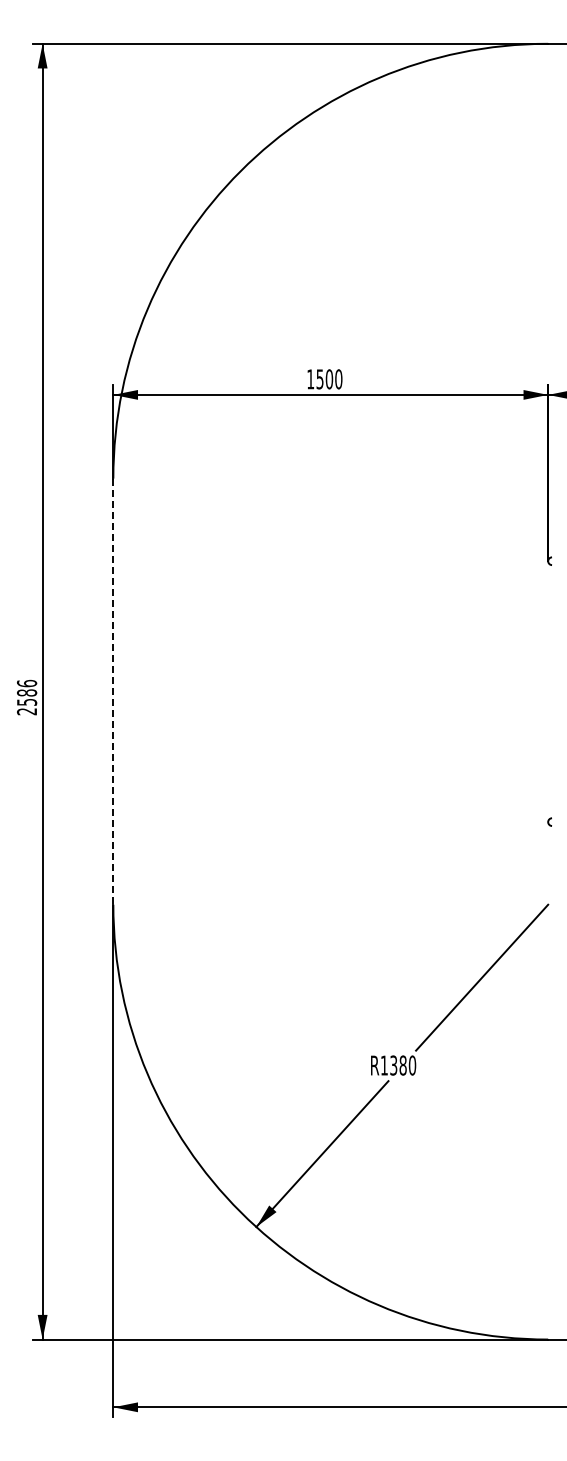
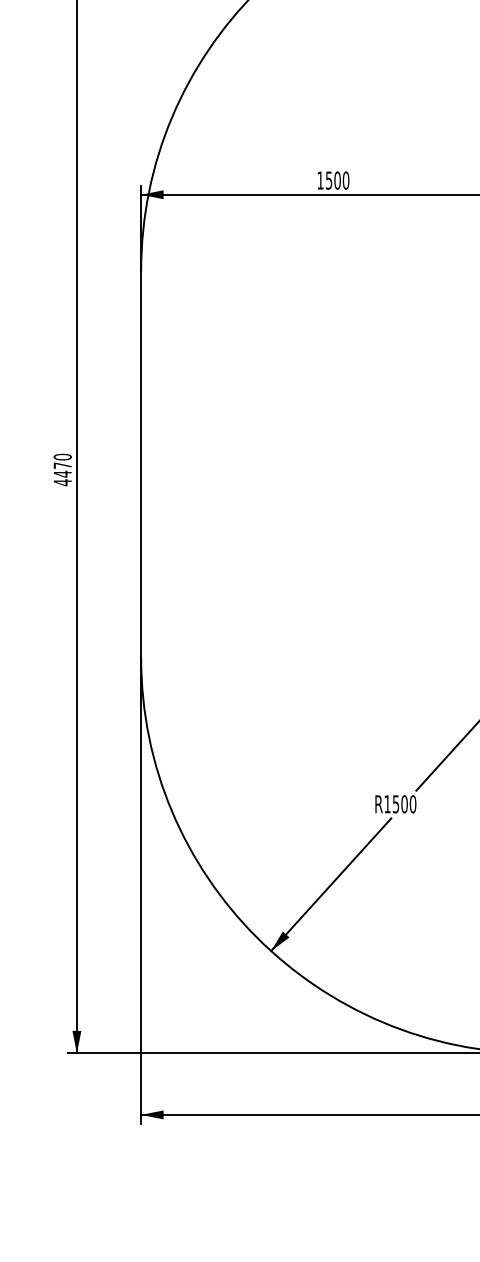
line: (113, 692) -> (141, 465), dashed -> solid
text: (27, 697) -> (63, 469), 2586 -> 4470
text: (398, 1065) -> (400, 804), R1380 -> R1500

